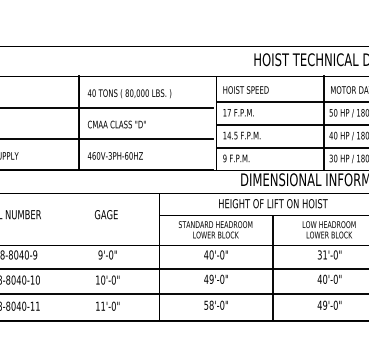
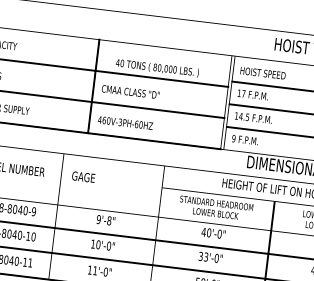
text: (129, 93) -> (157, 68), moved
text: (105, 214) -> (82, 176), moved
text: (111, 254) -> (109, 220), 9'-0" -> 9'-8"
text: (208, 278) -> (203, 255), 49'-0" -> 33'-0"

